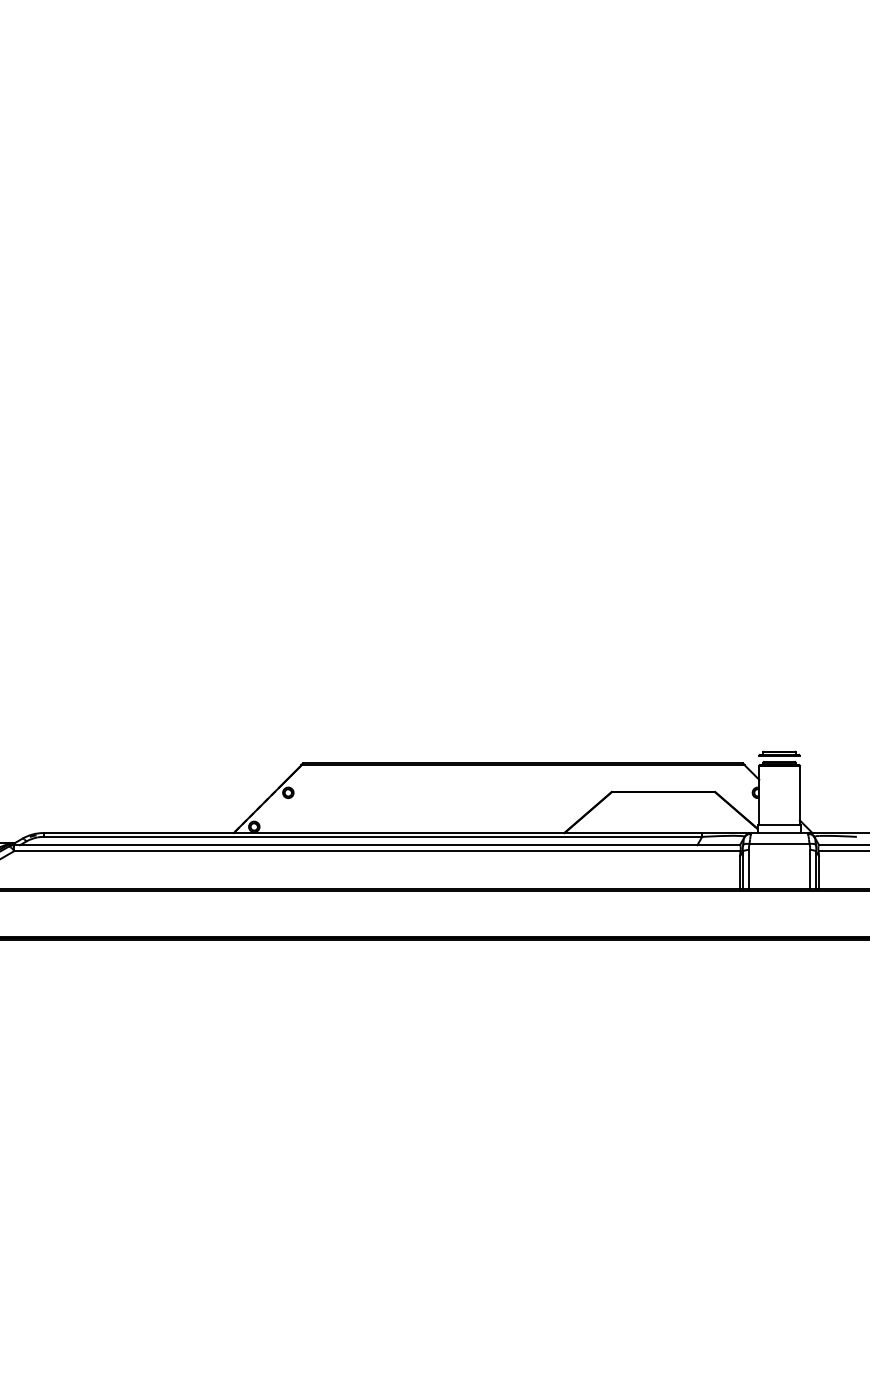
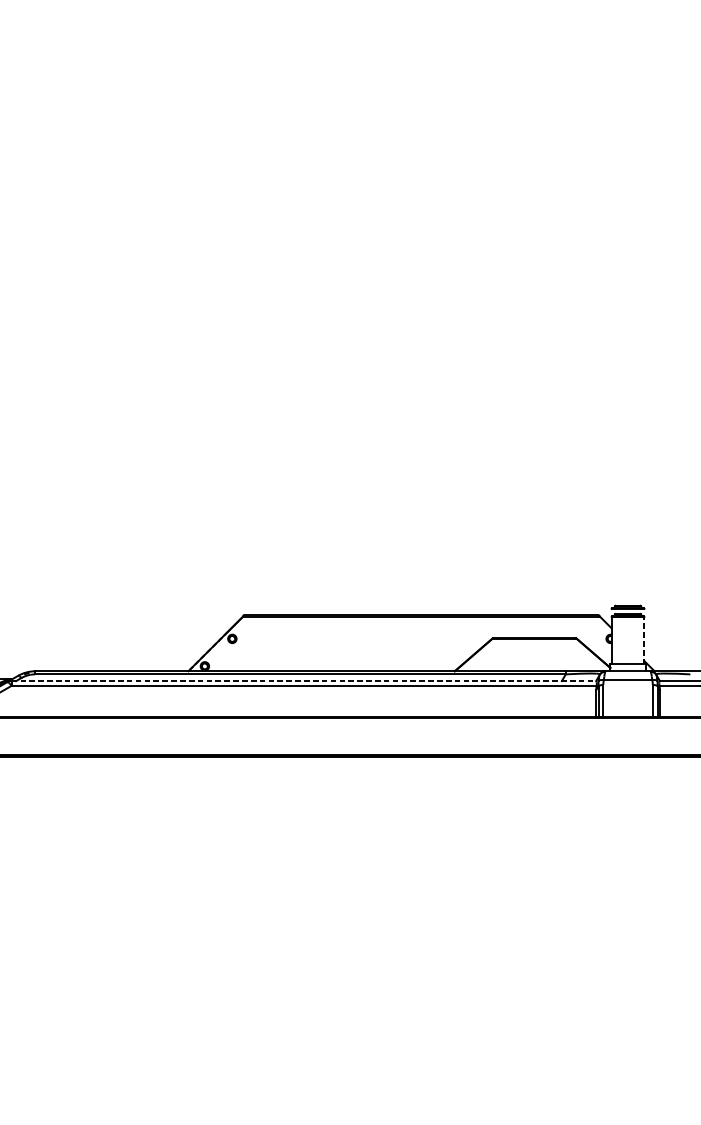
line: (799, 794) -> (644, 640), solid -> dashed
line: (377, 845) -> (304, 681), solid -> dashed

